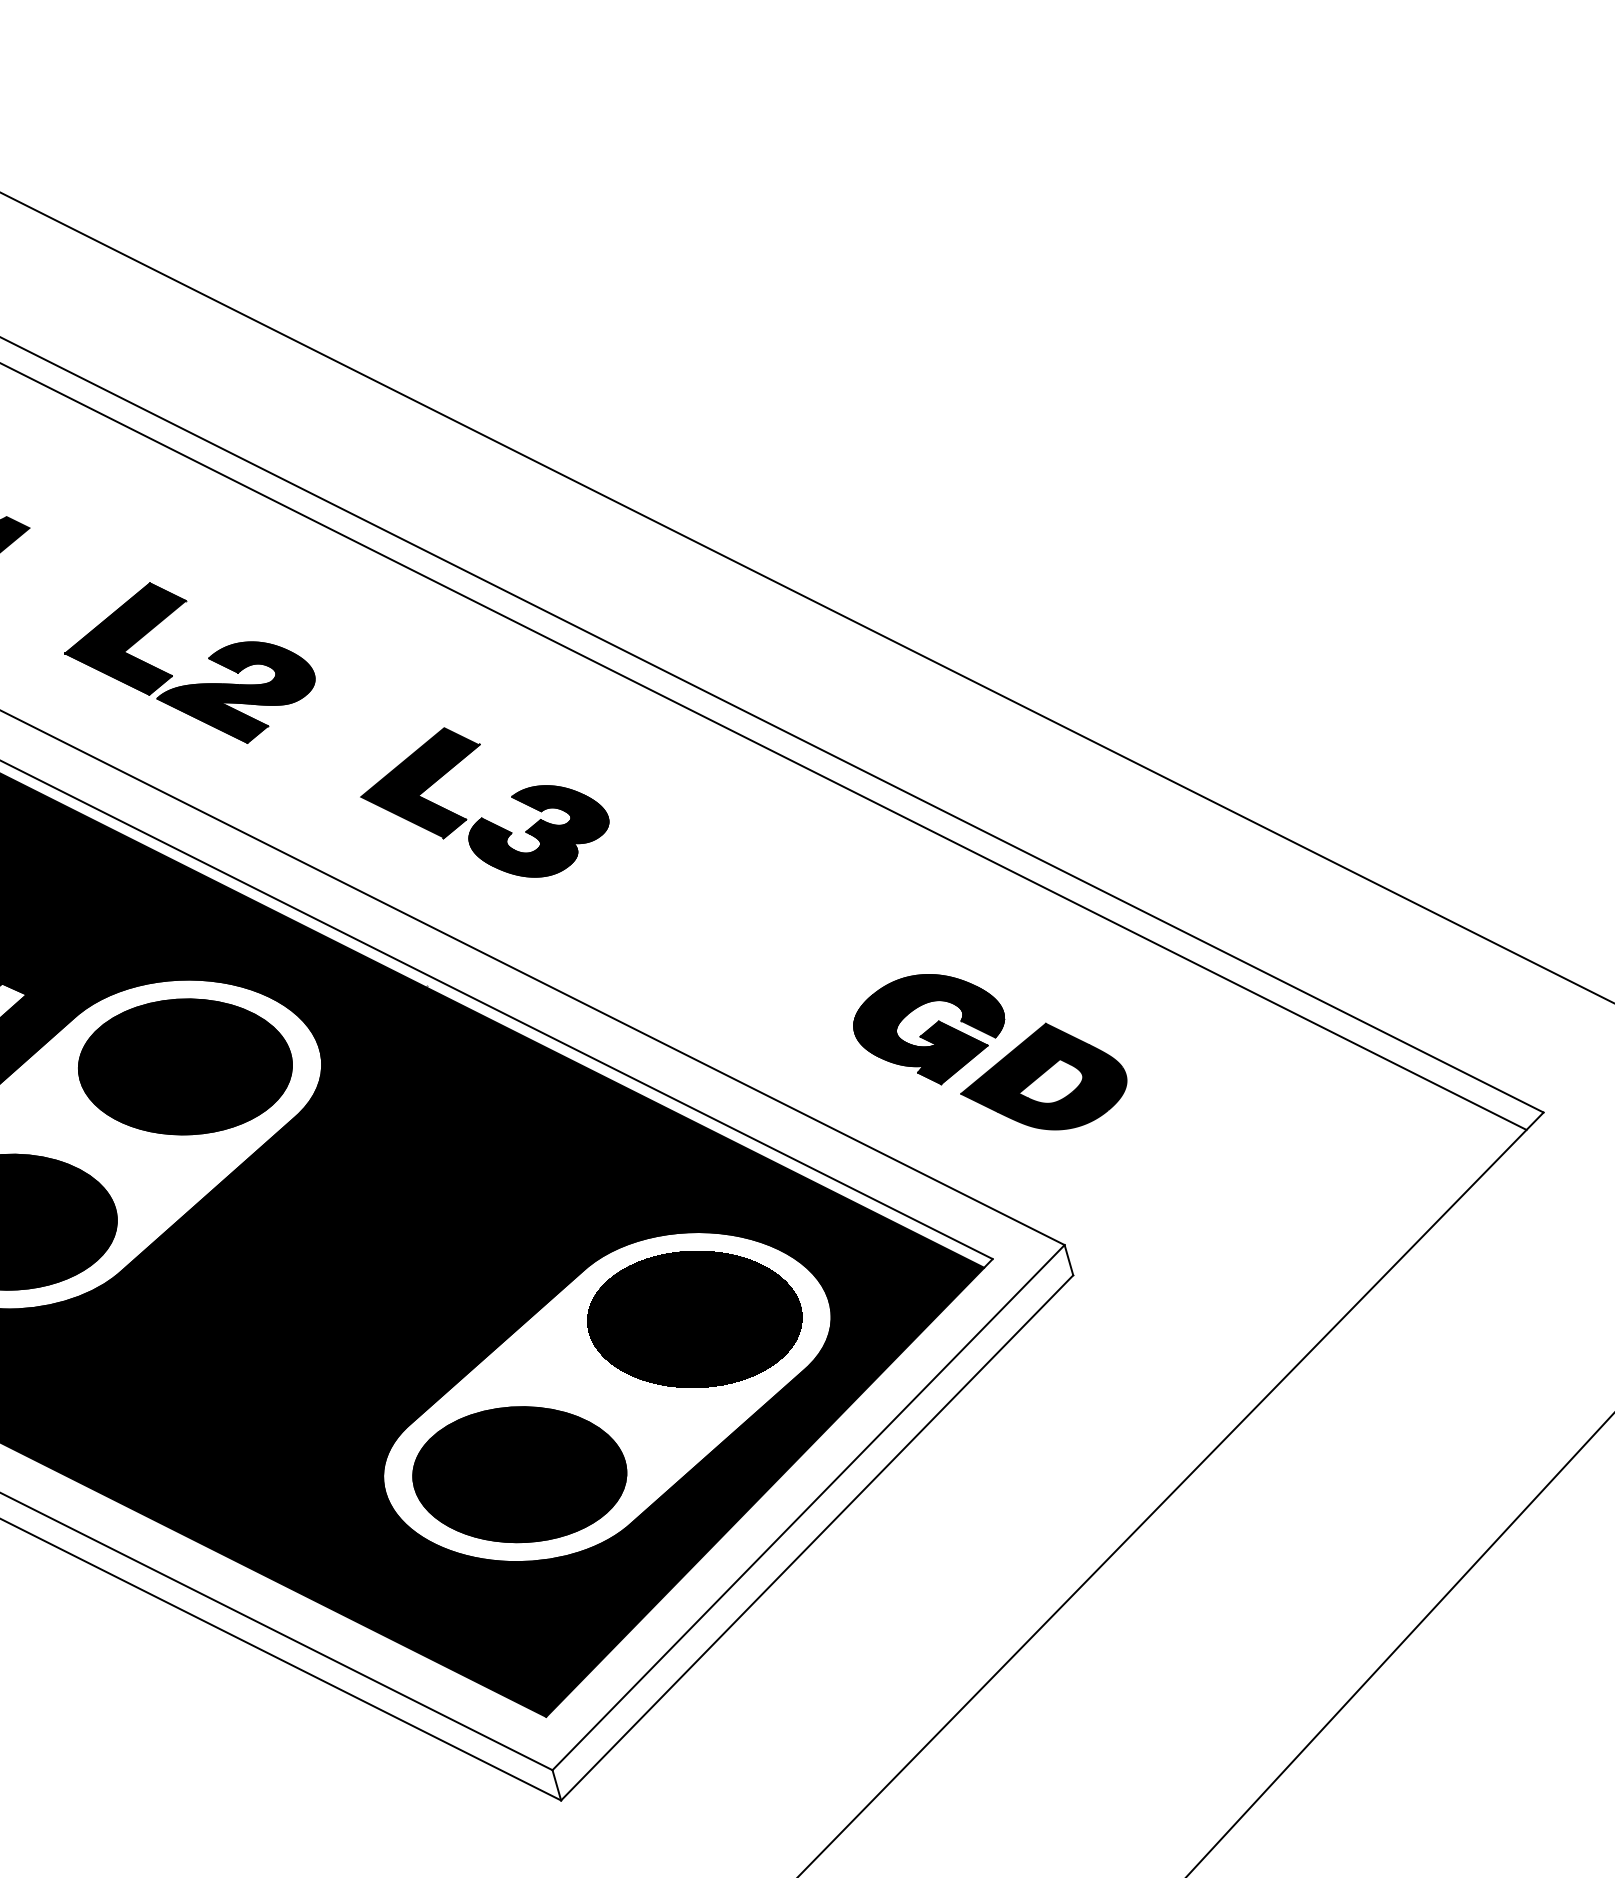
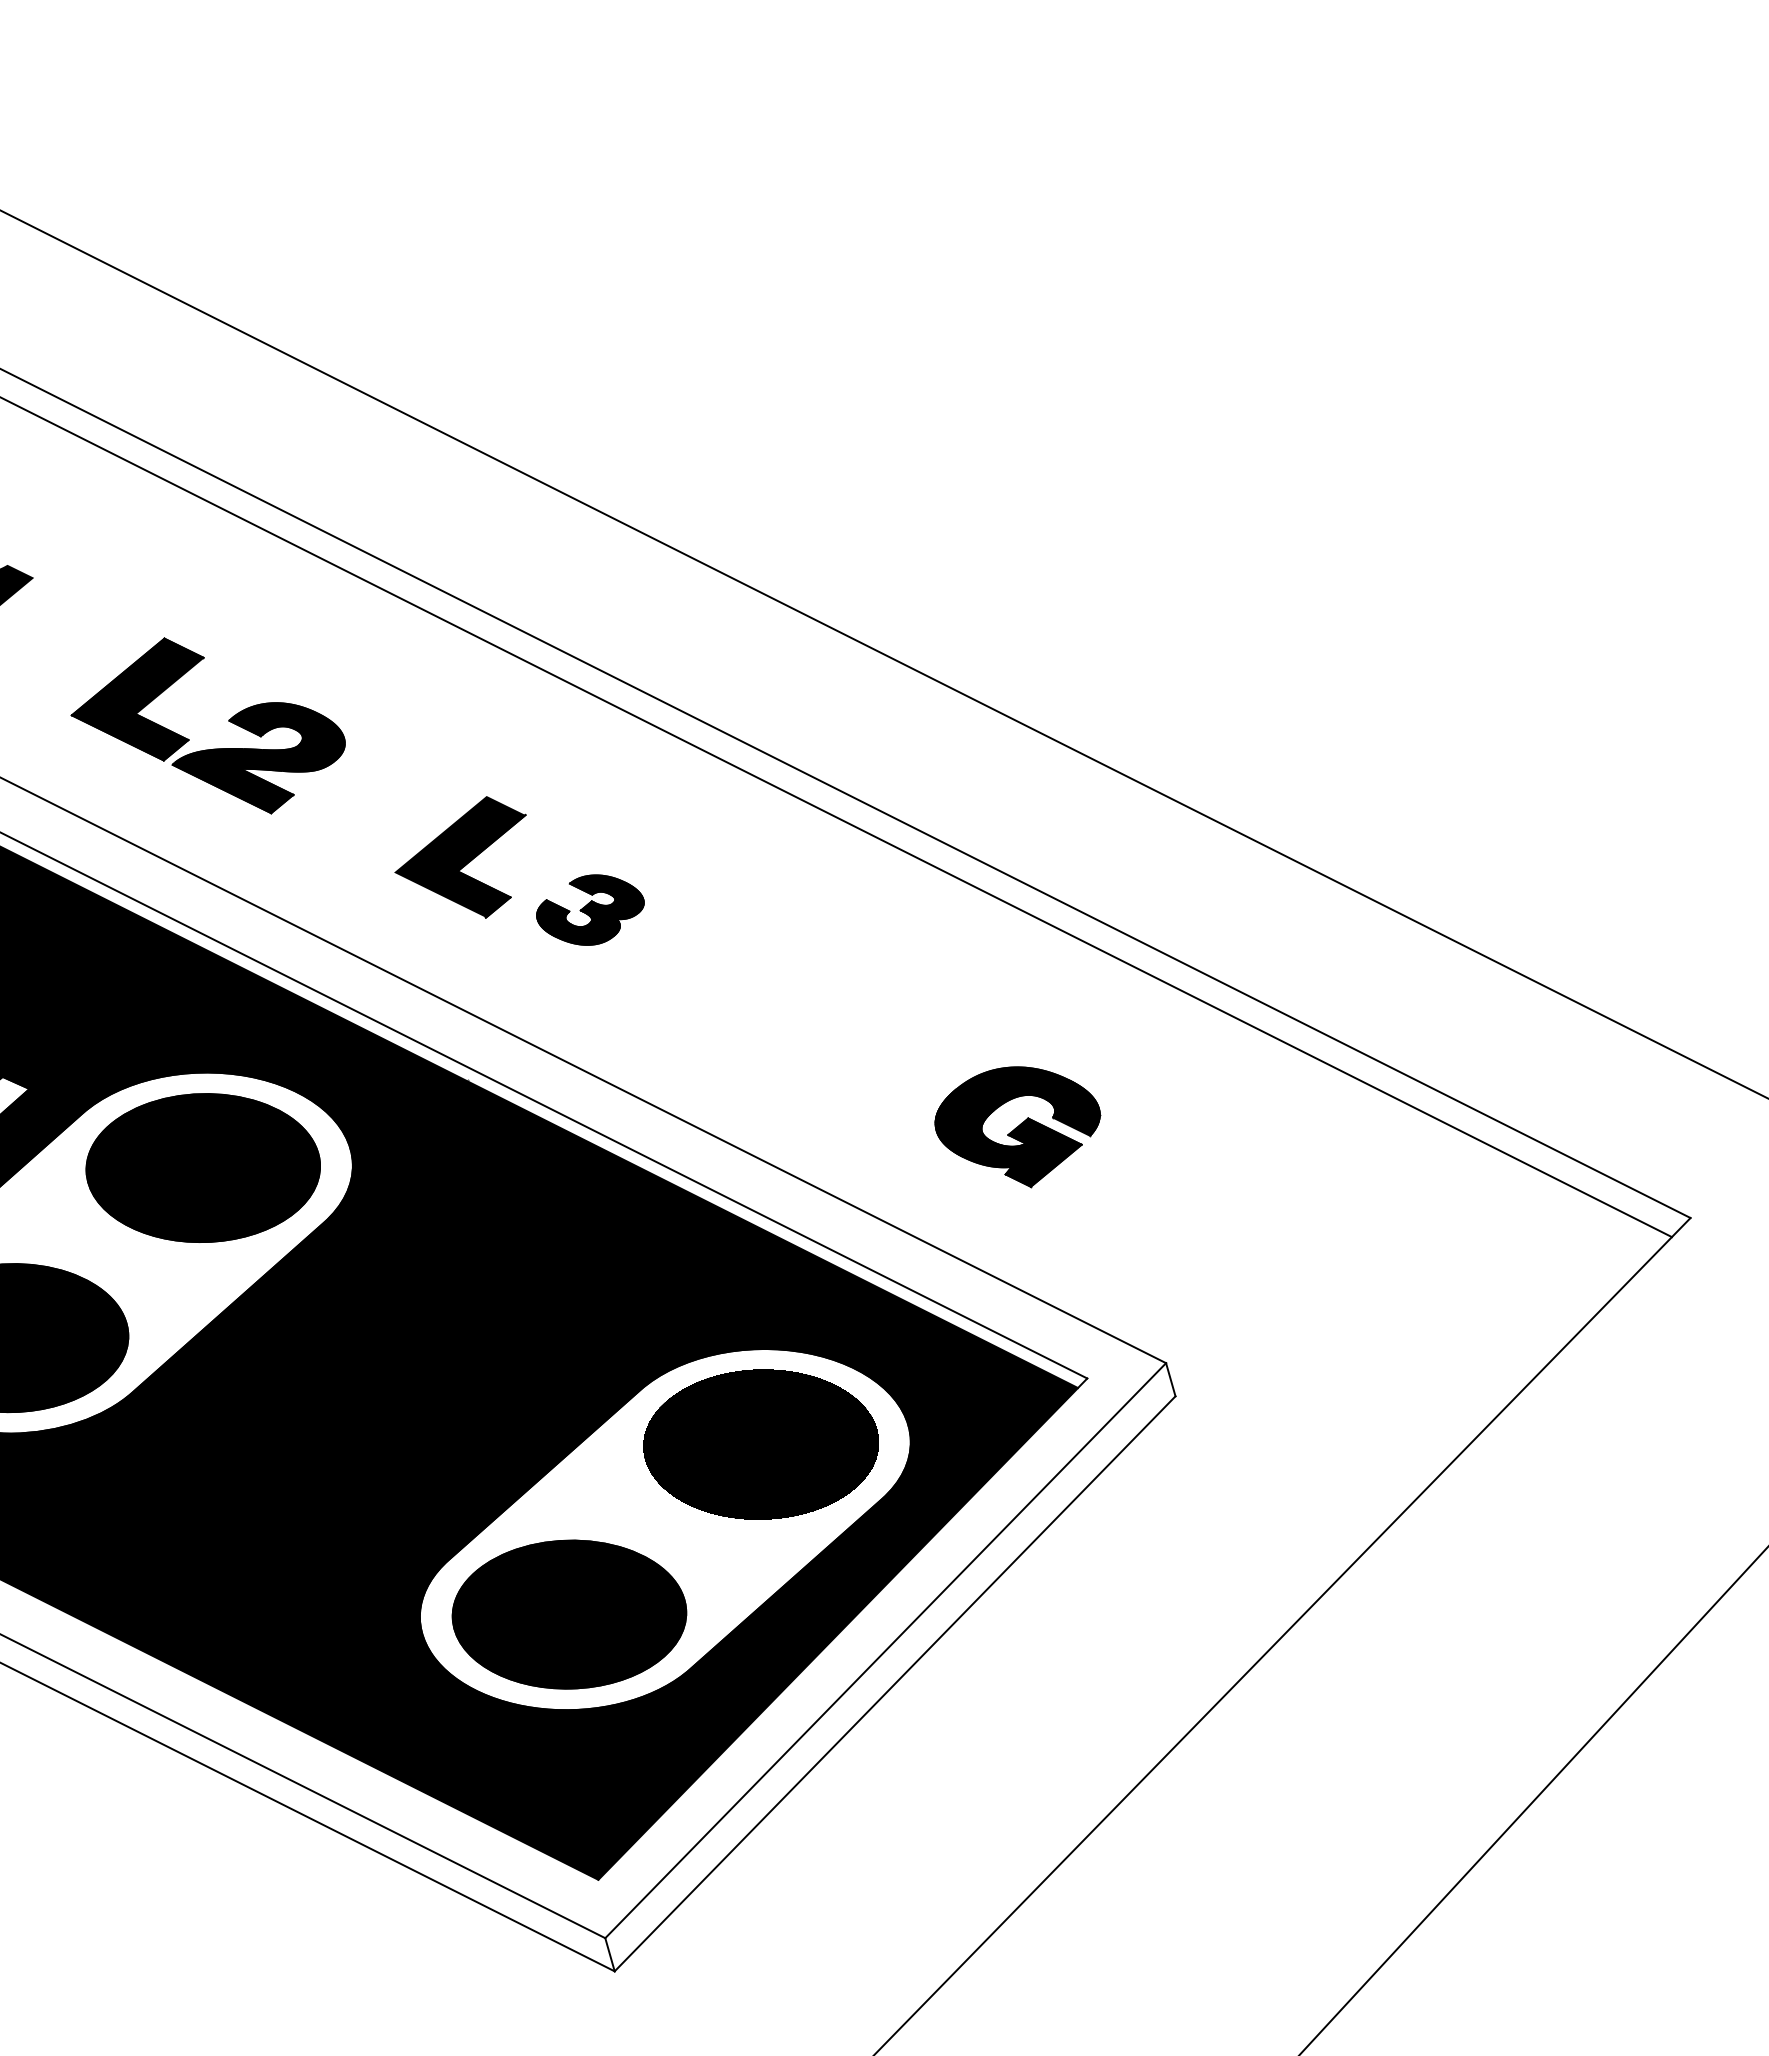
part: (539, 830) -> (590, 909), size x0.7
part: (1043, 1076) -> (1142, 1178), removed

